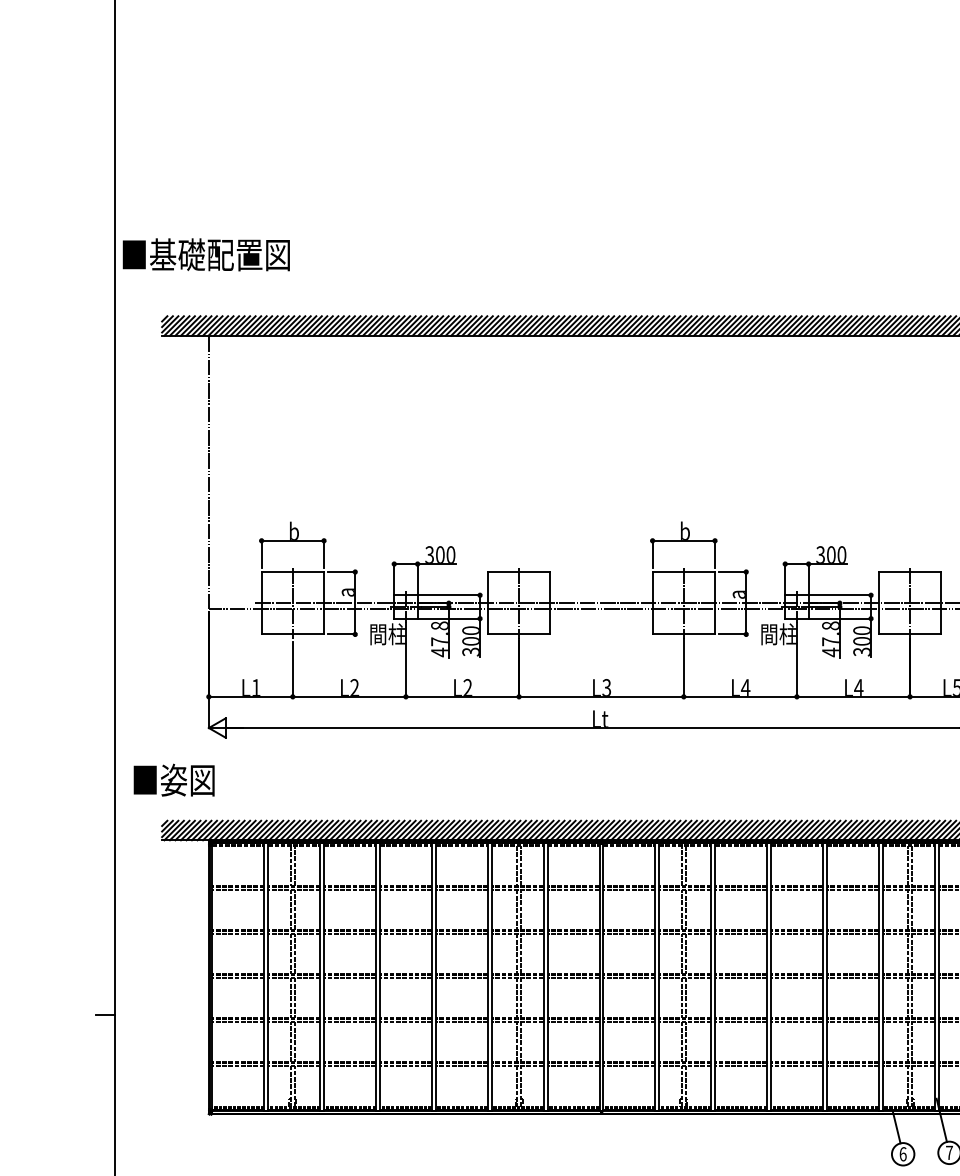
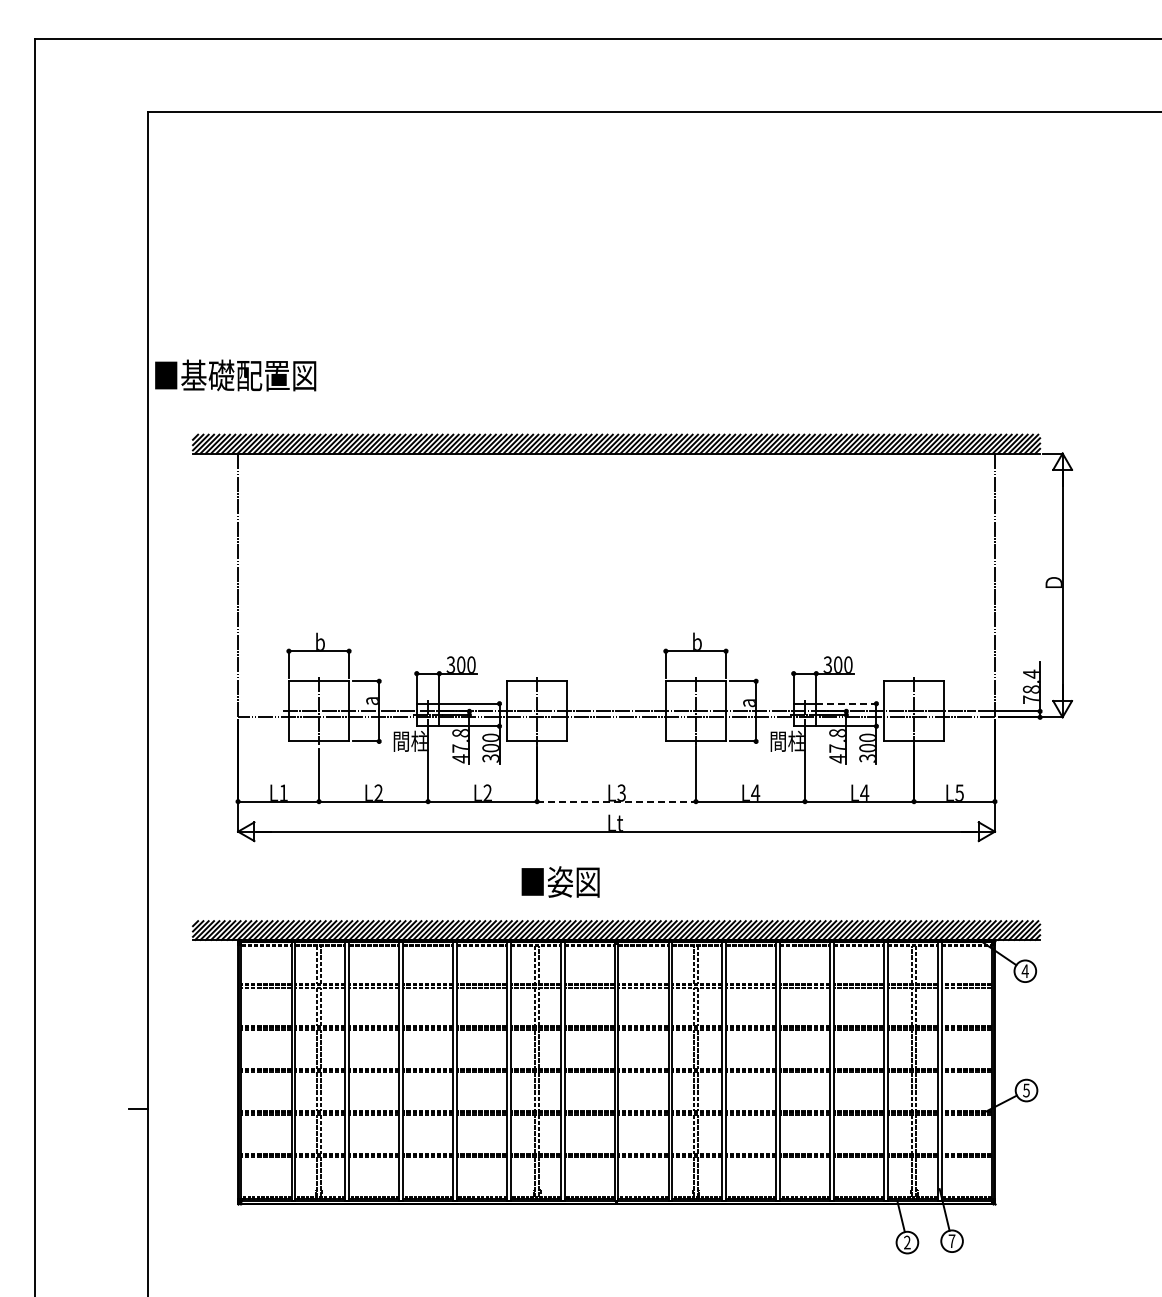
line: (839, 595) -> (846, 703), solid -> dashed
line: (602, 696) -> (617, 801), solid -> dashed
text: (174, 779) -> (560, 881), moved
text: (903, 1154) -> (907, 1242), 6 -> 2

